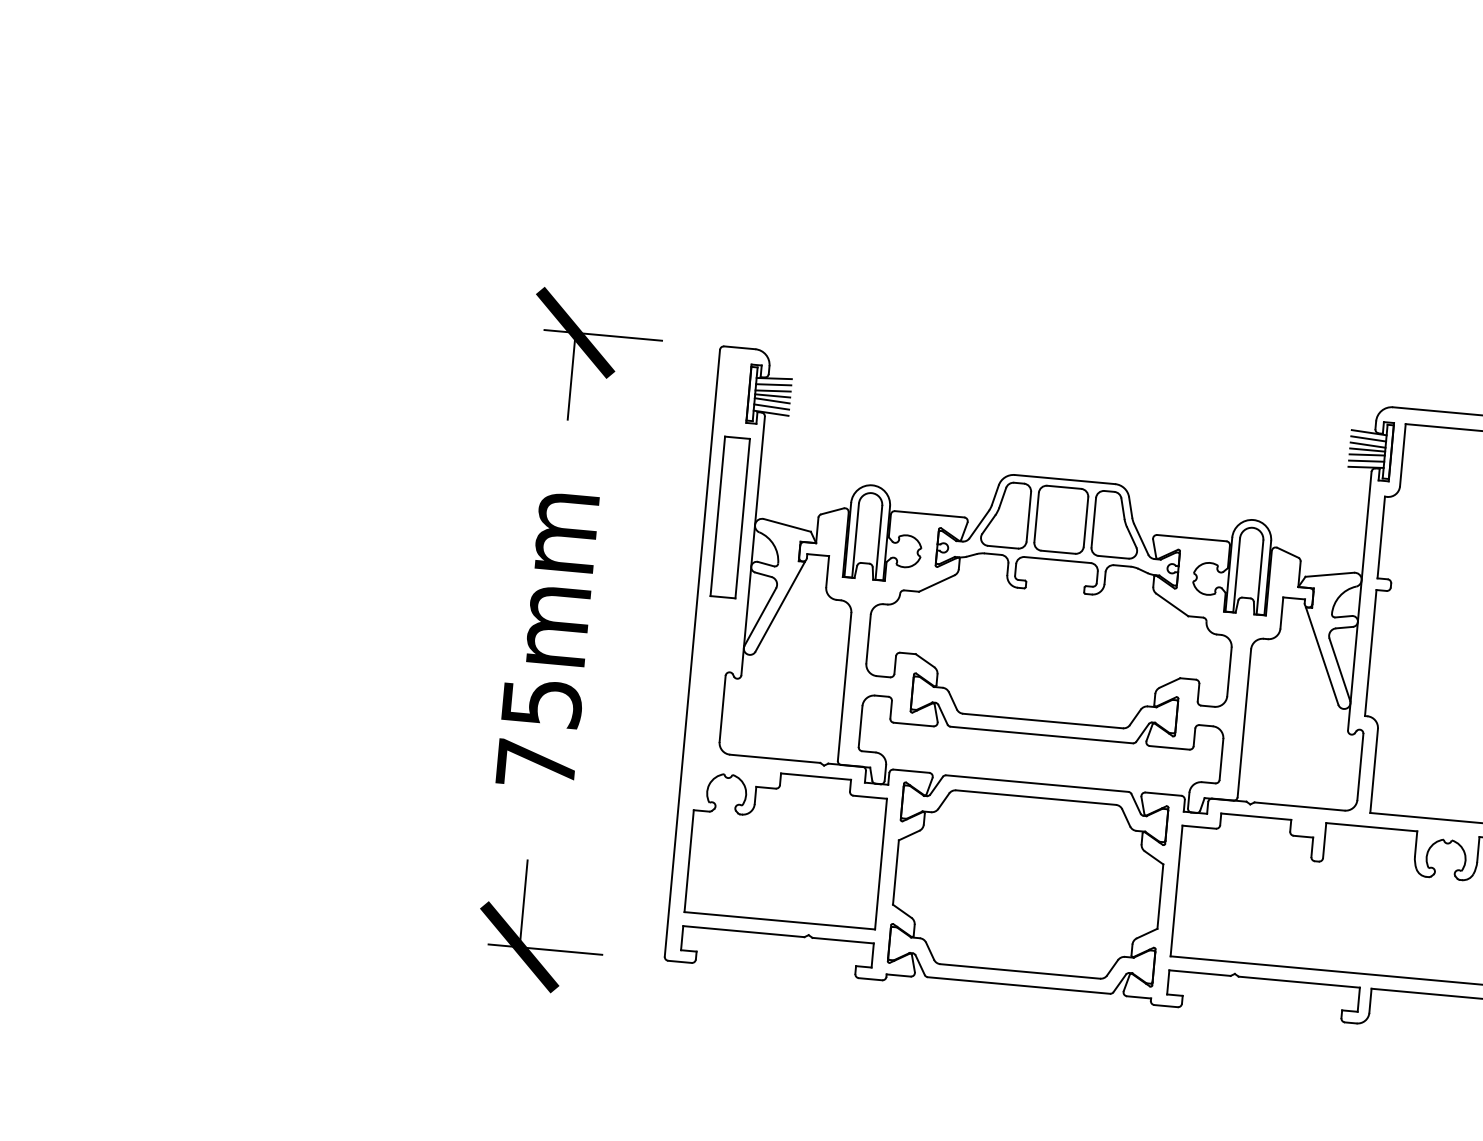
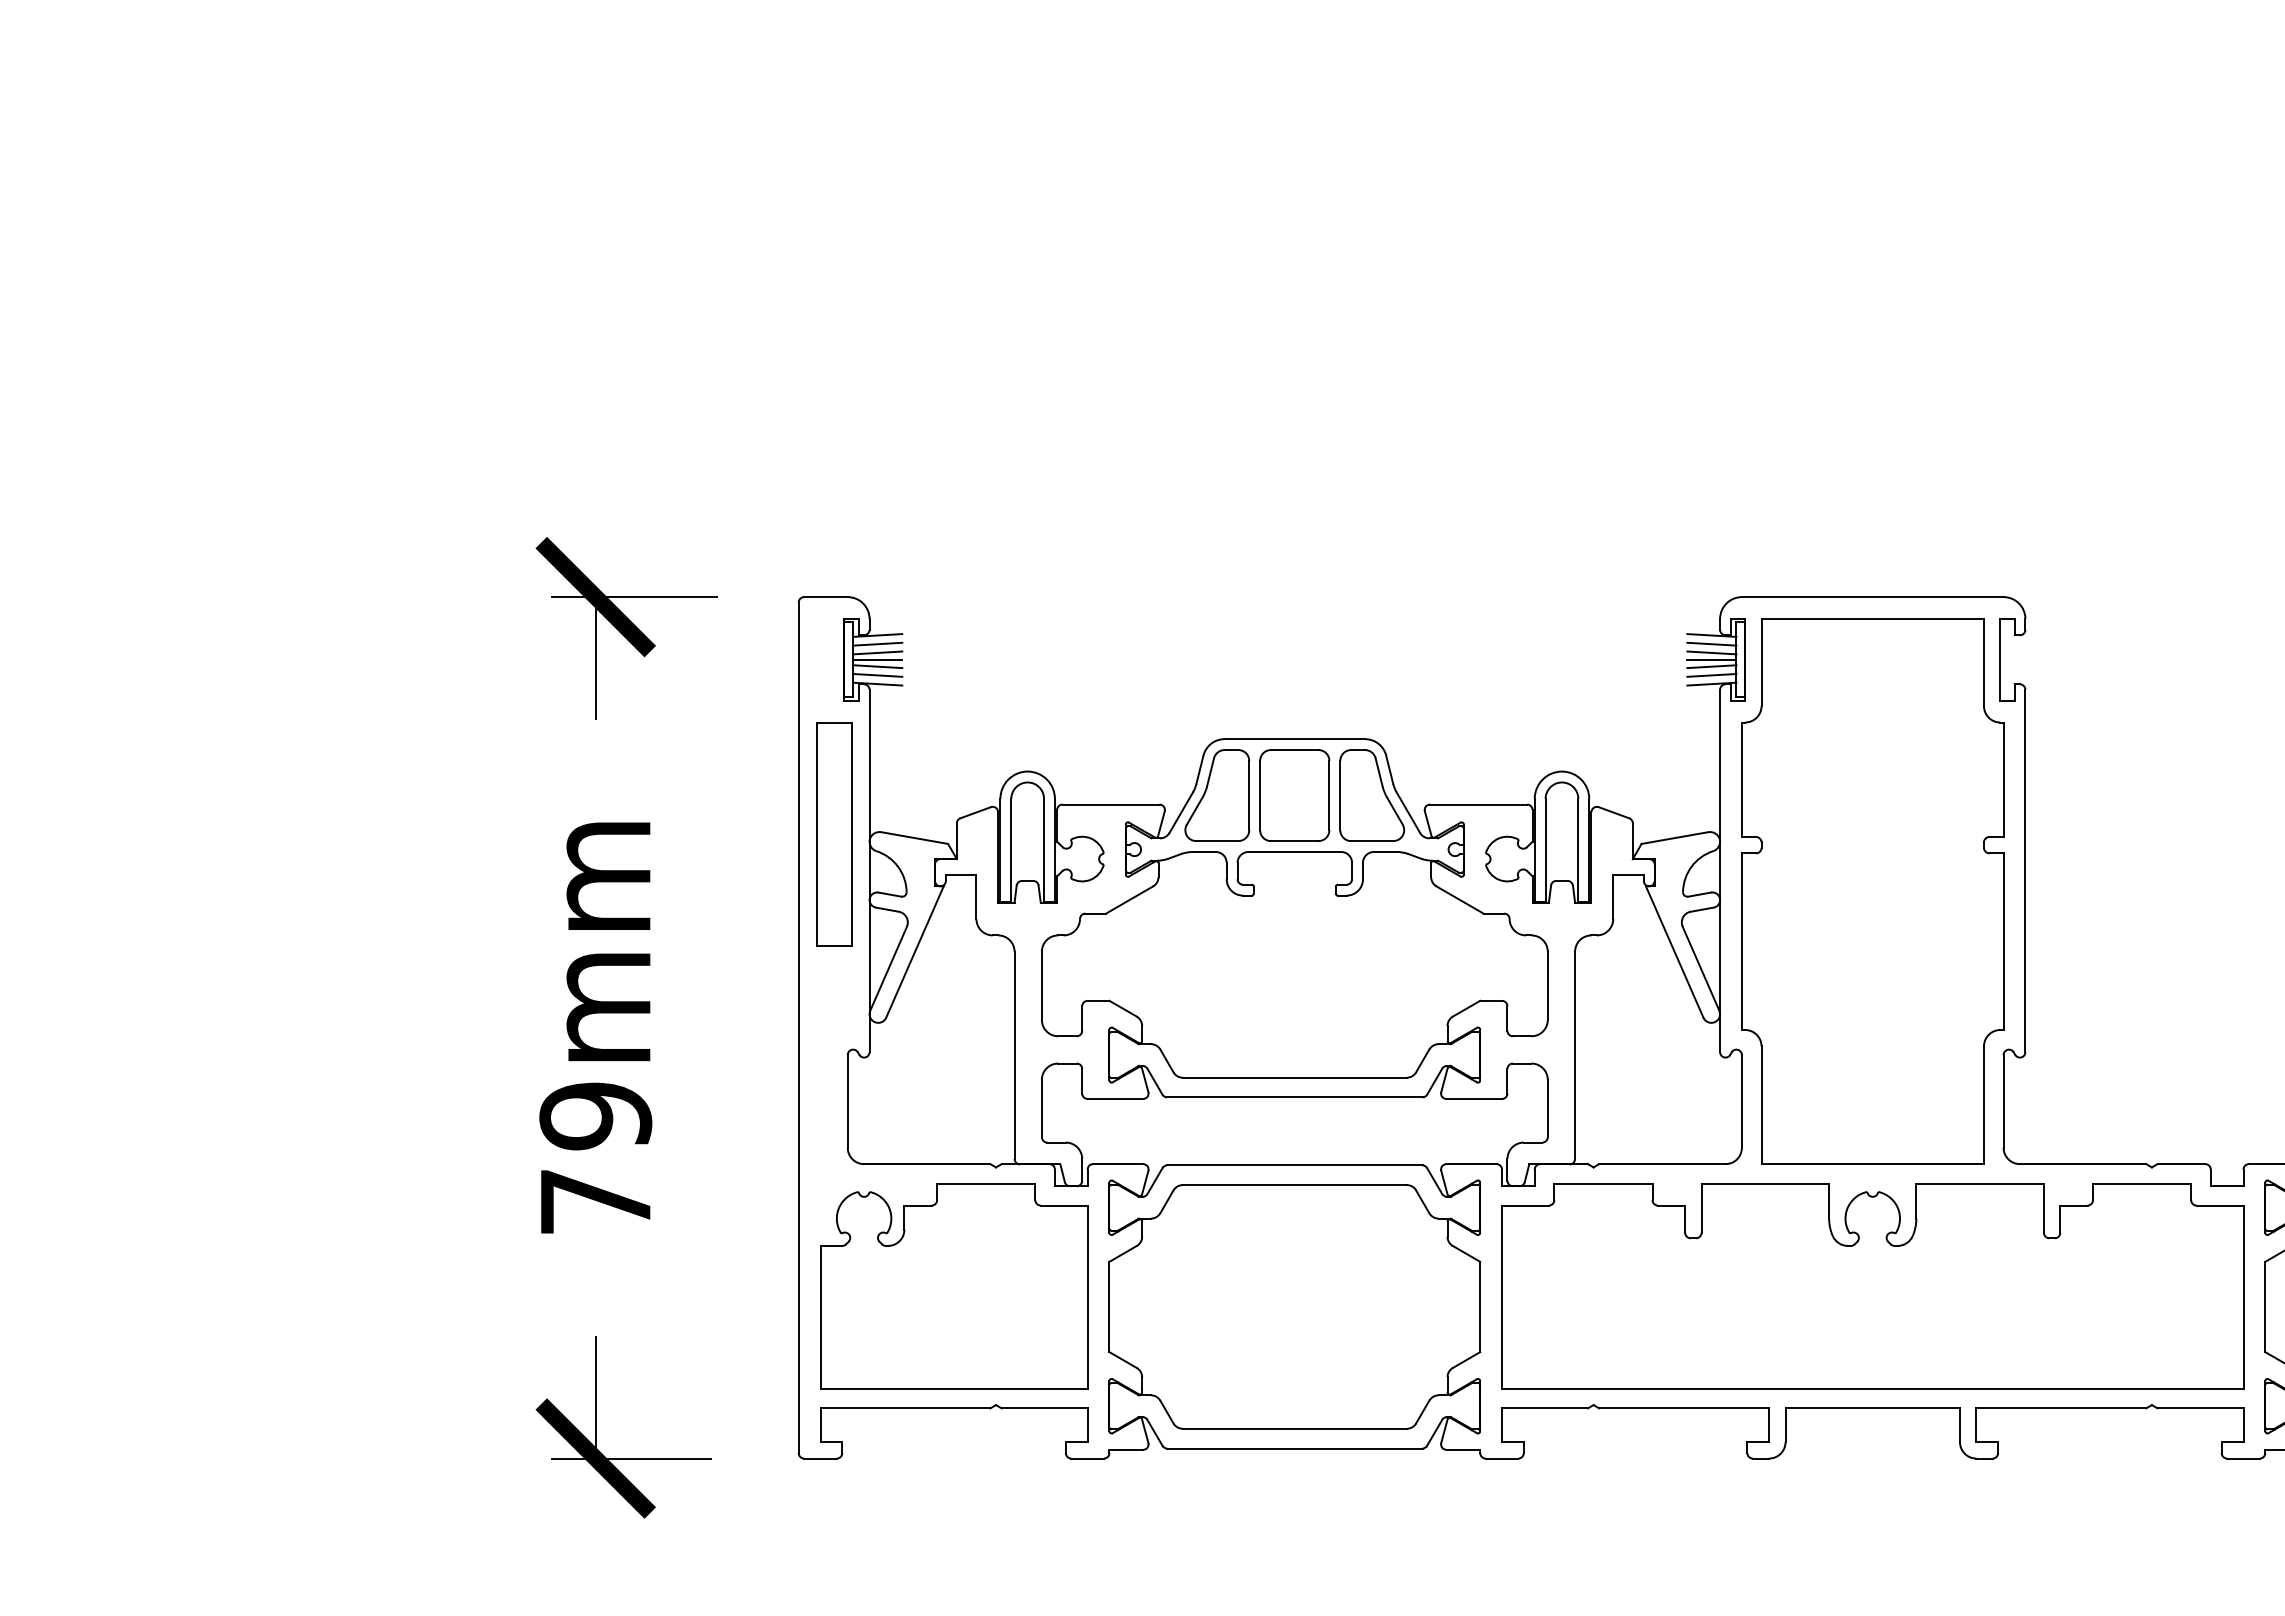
text: (541, 703) -> (595, 1116), 75mm -> 79mm

